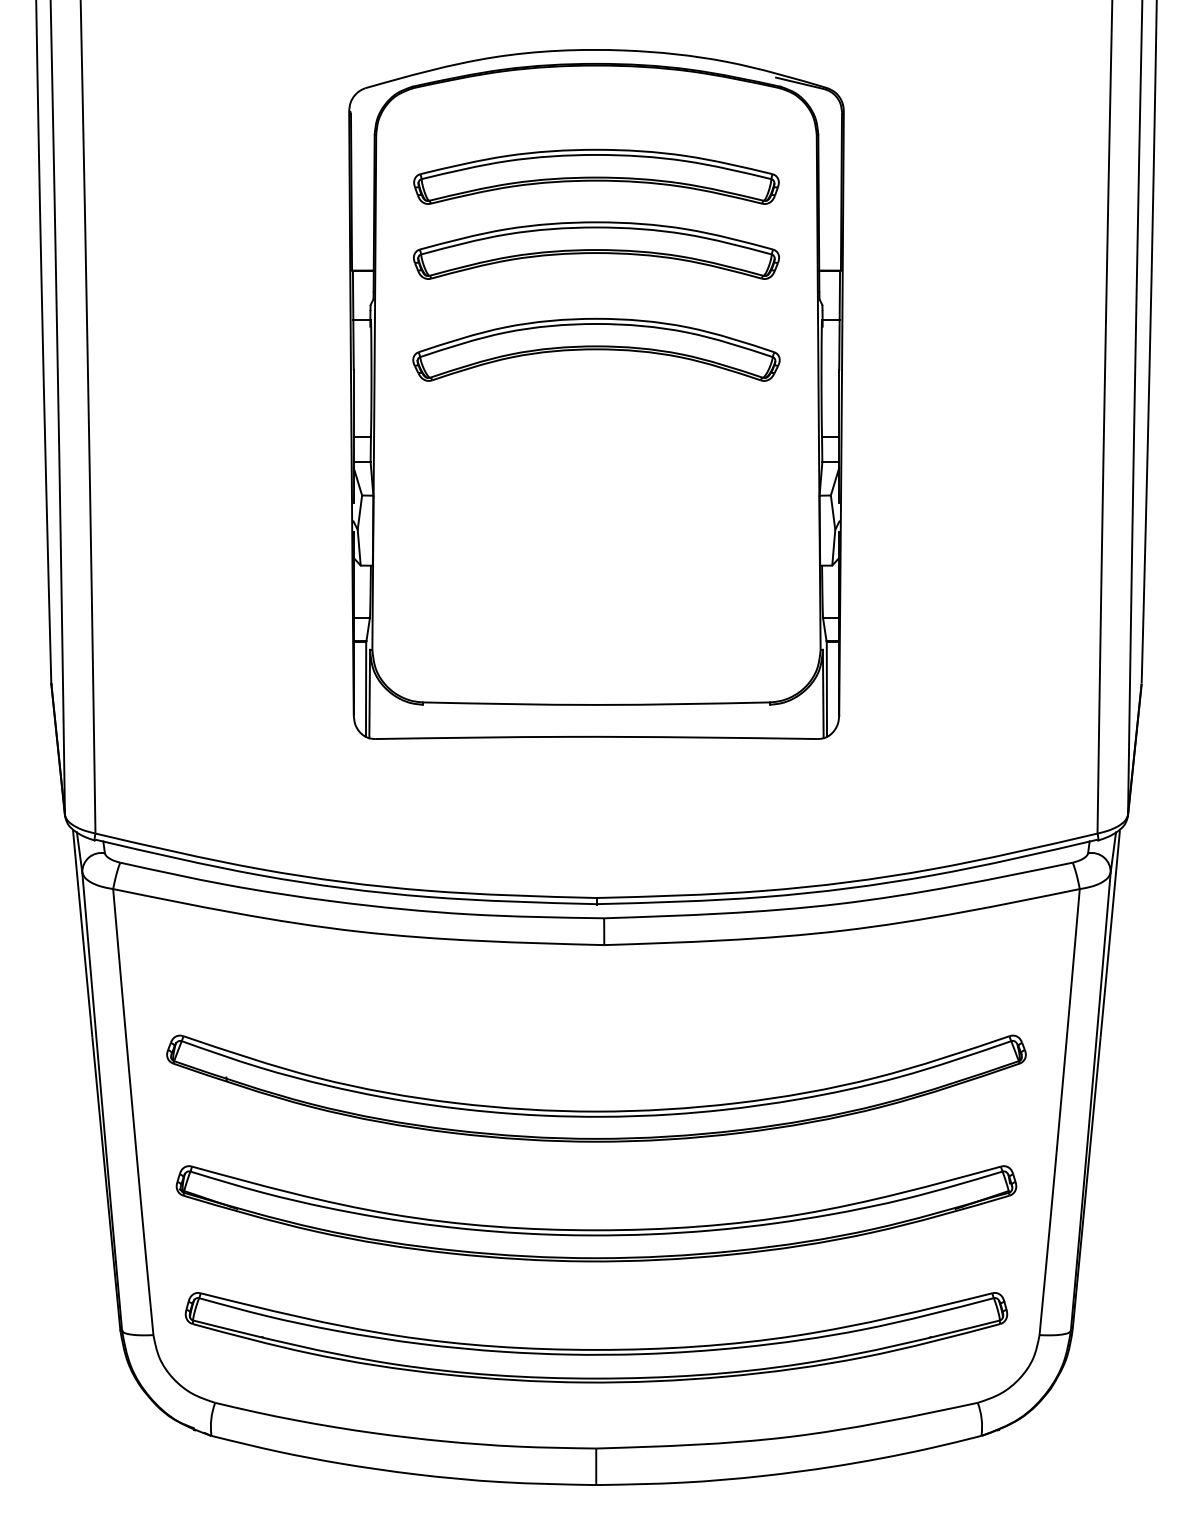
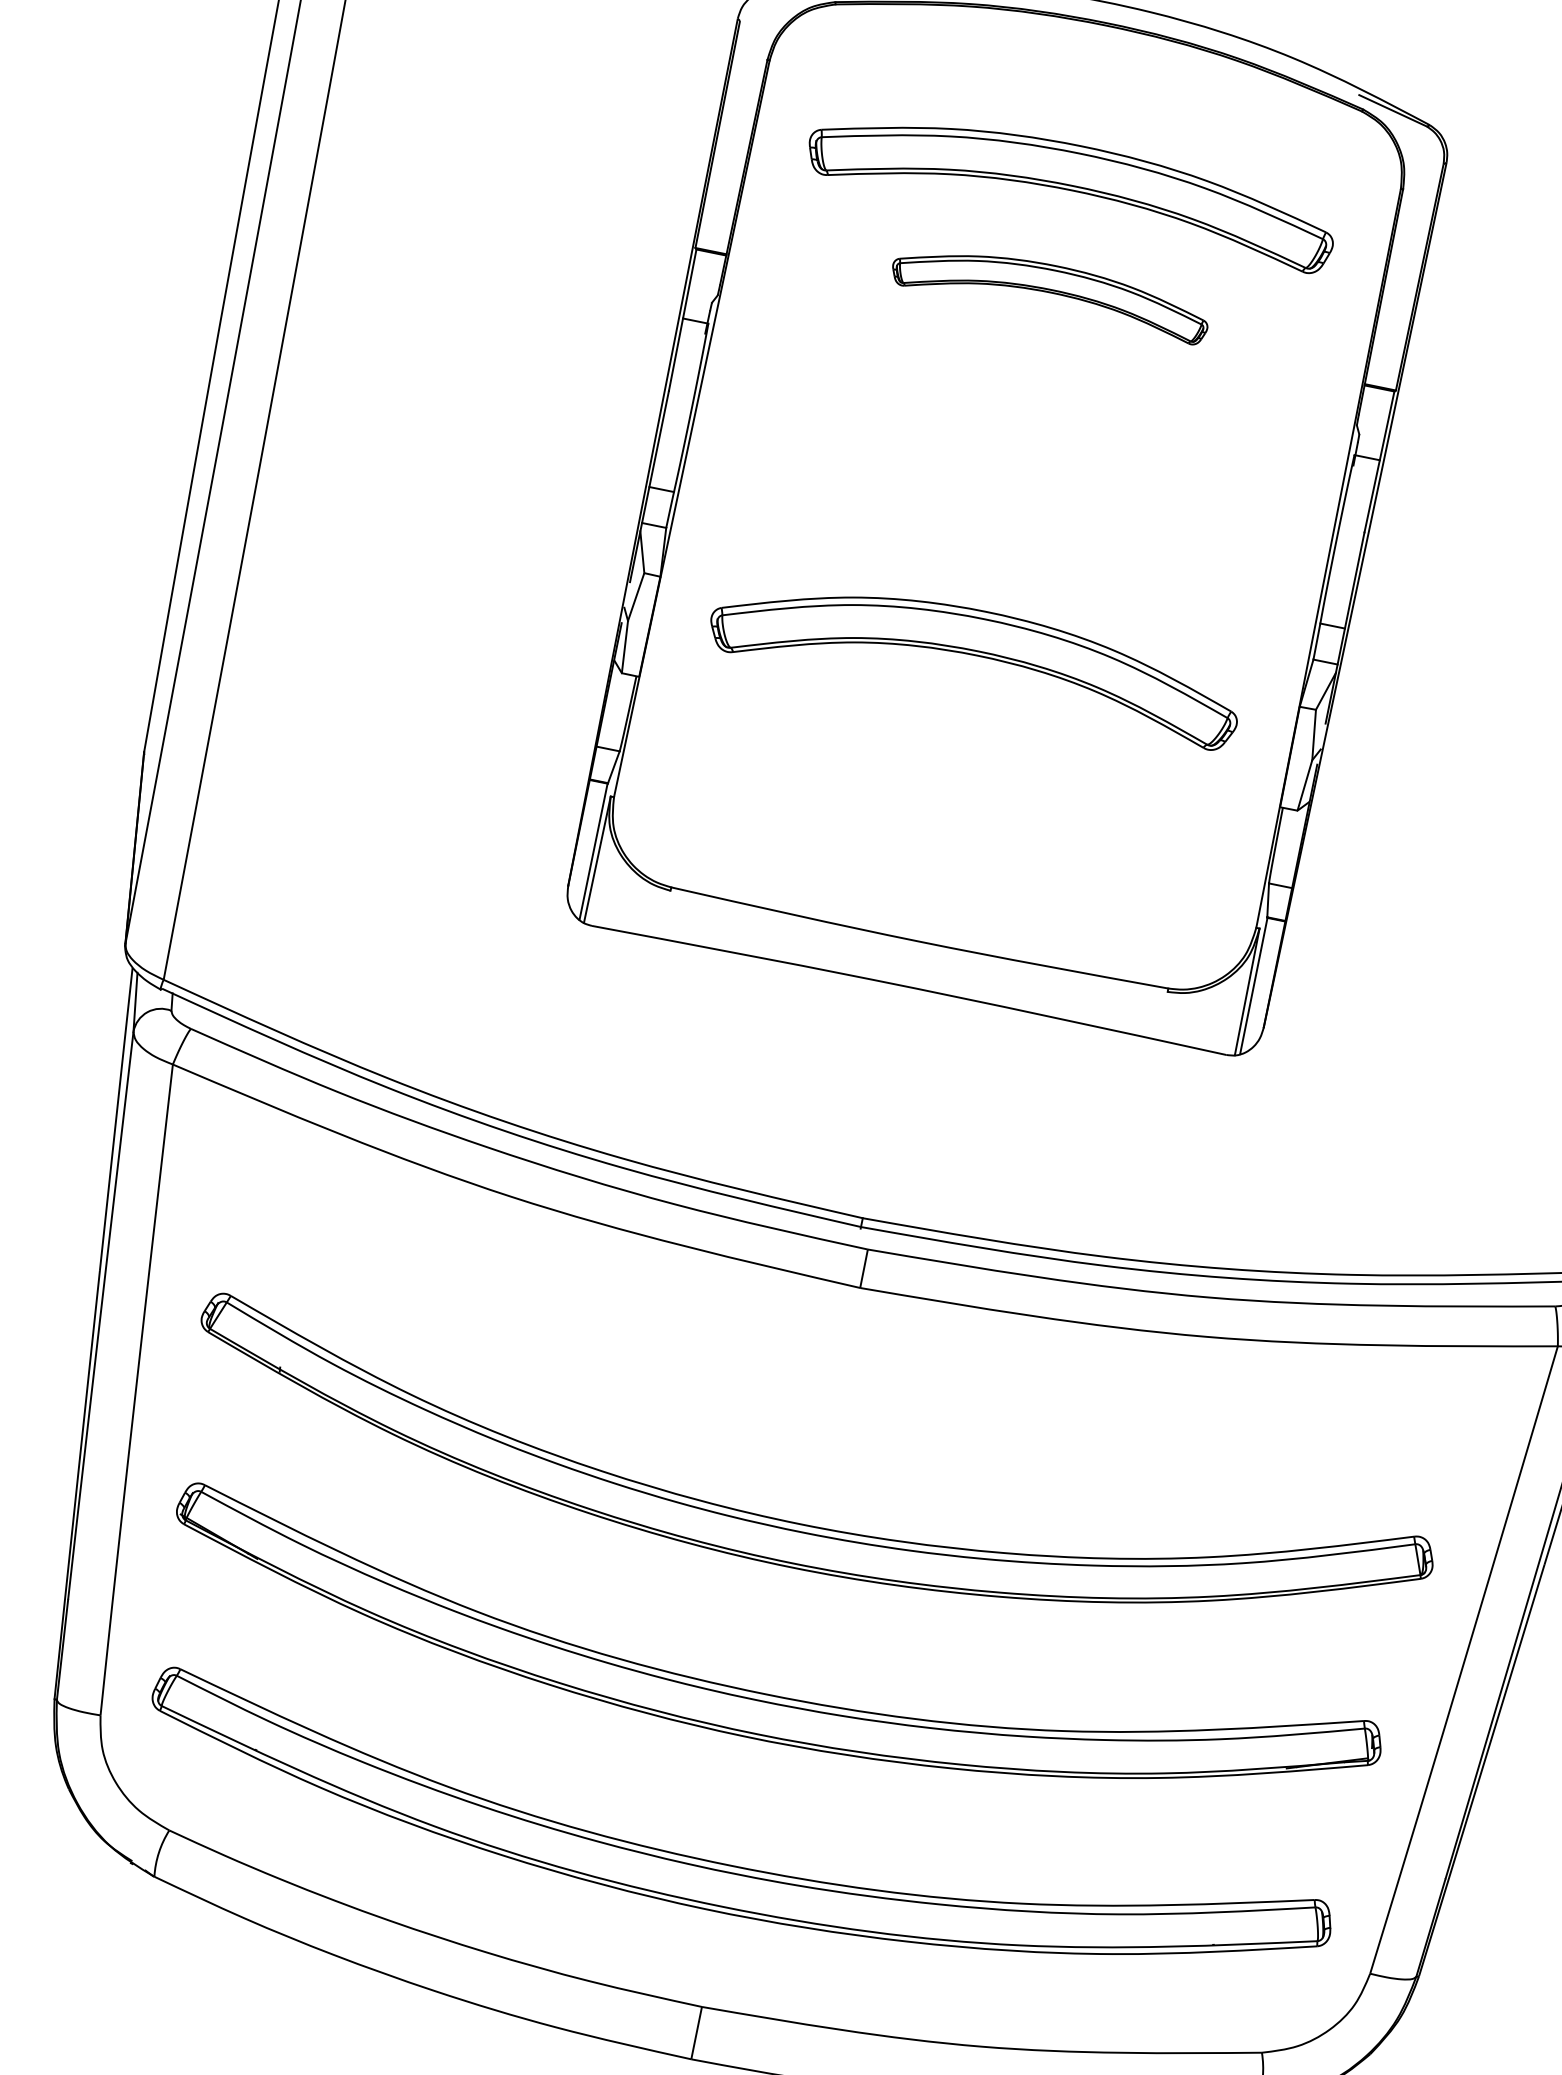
part: (596, 250) -> (1051, 290), size x0.6
part: (596, 349) -> (977, 655), moved

